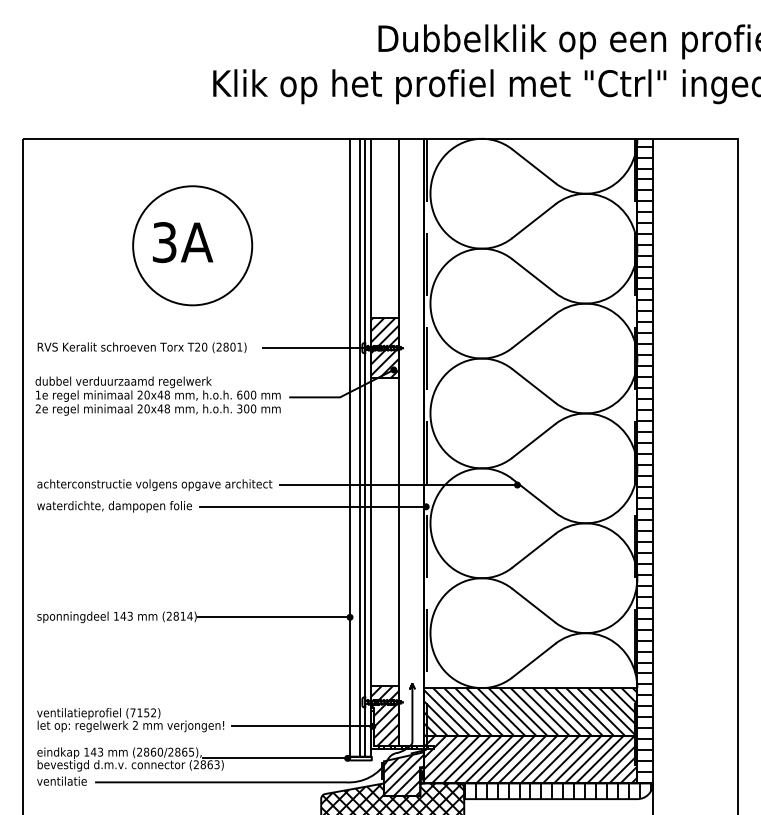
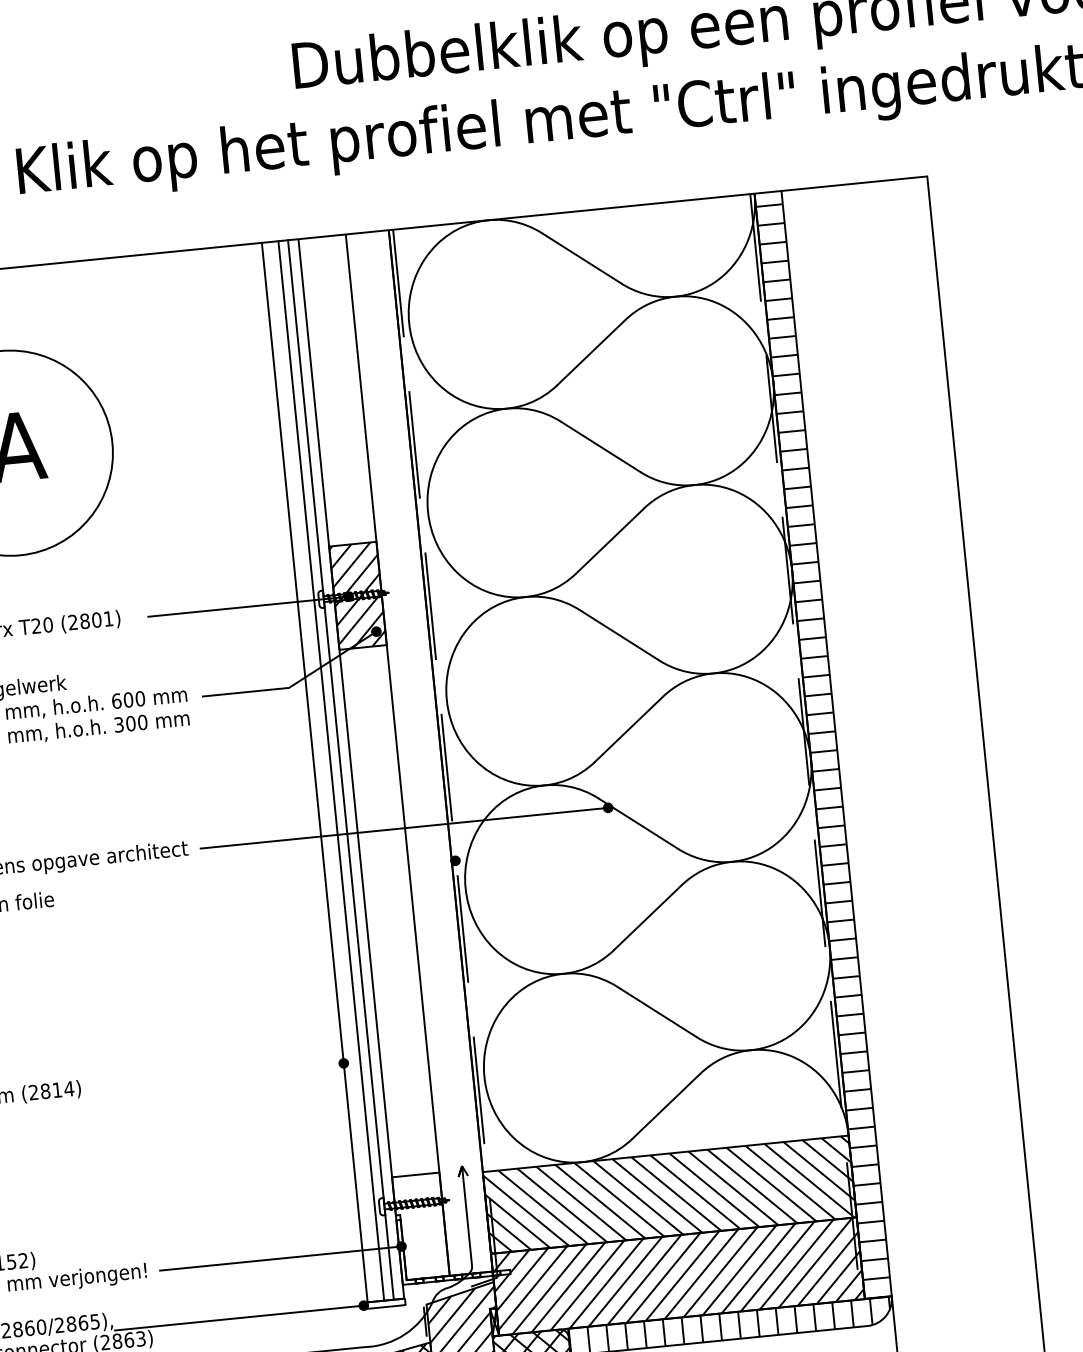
line: (313, 506) -> (262, 879), removed
line: (273, 617) -> (212, 1076), removed
hatch: (384, 715) -> (419, 1225), removed

